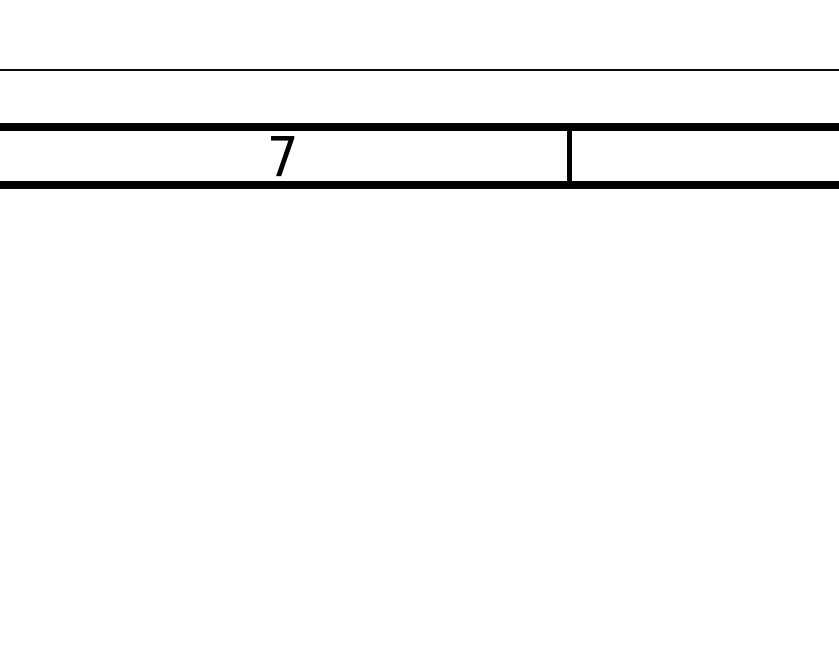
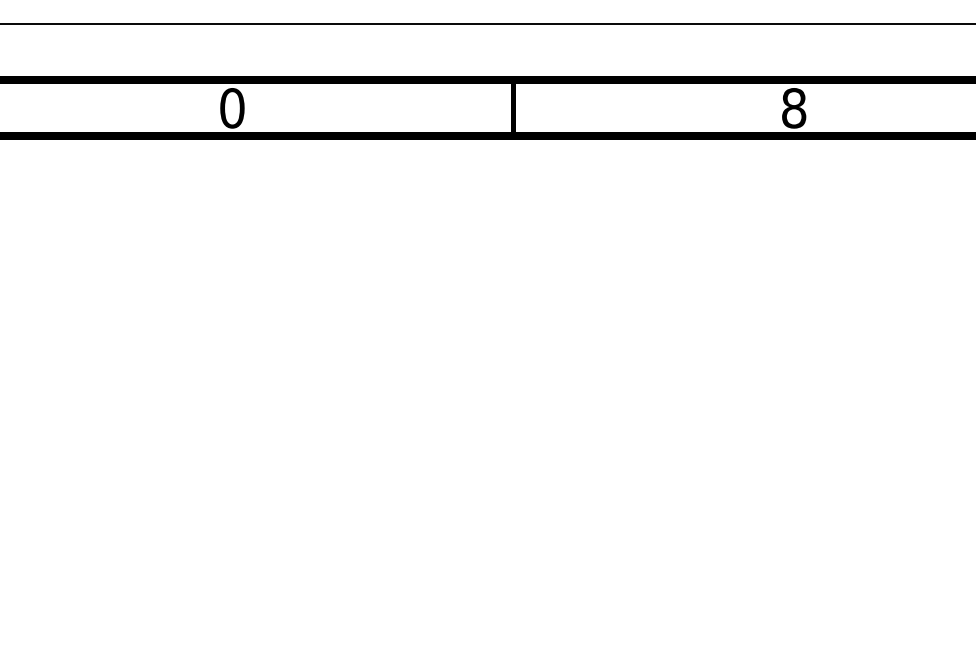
text: (282, 156) -> (232, 108), 7 -> 0

